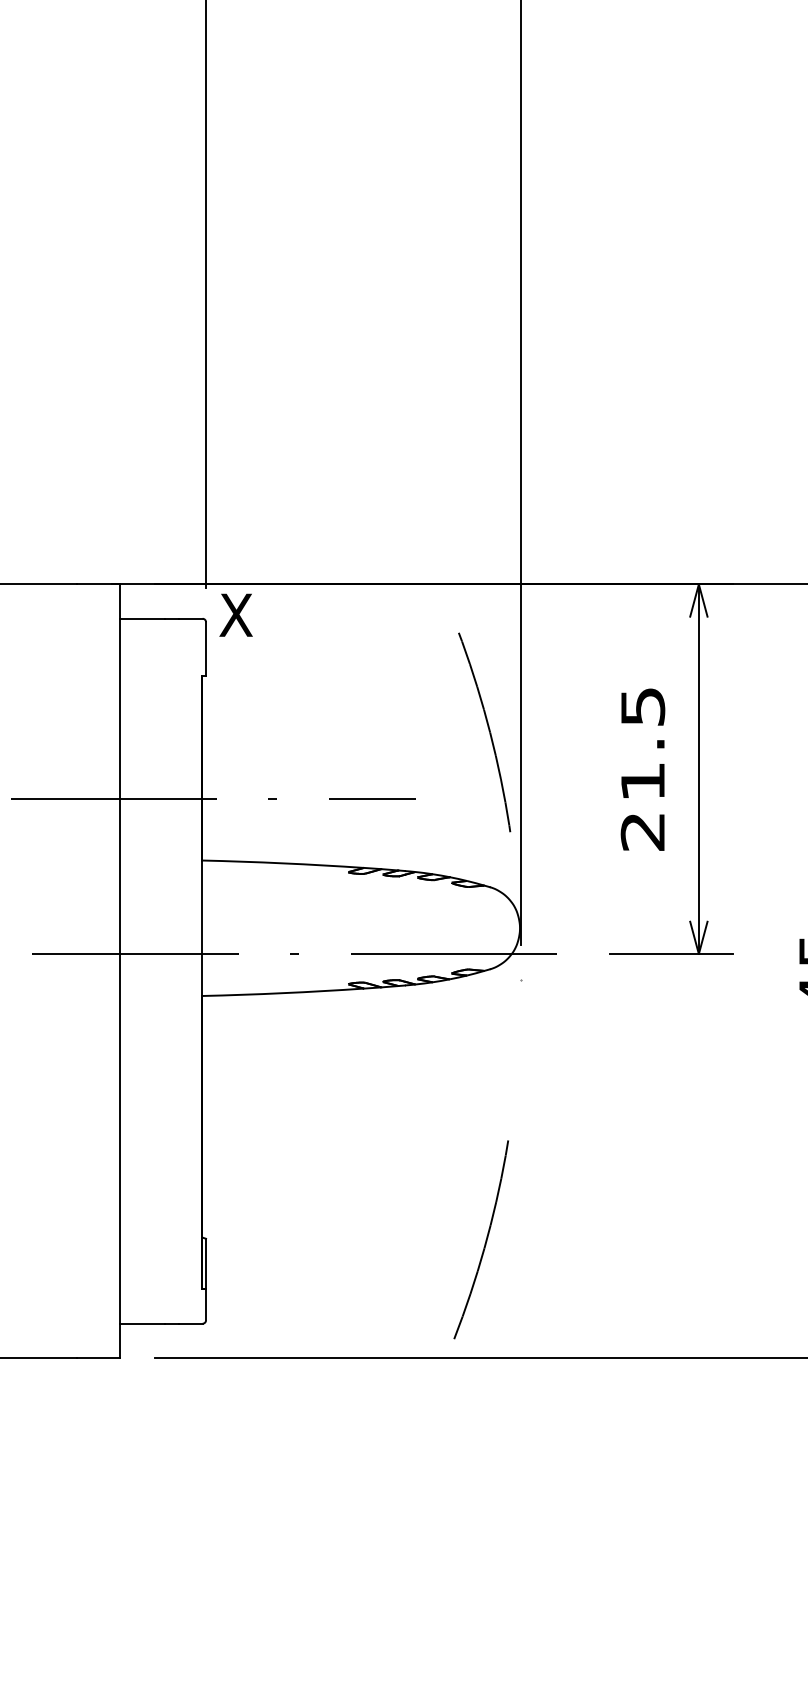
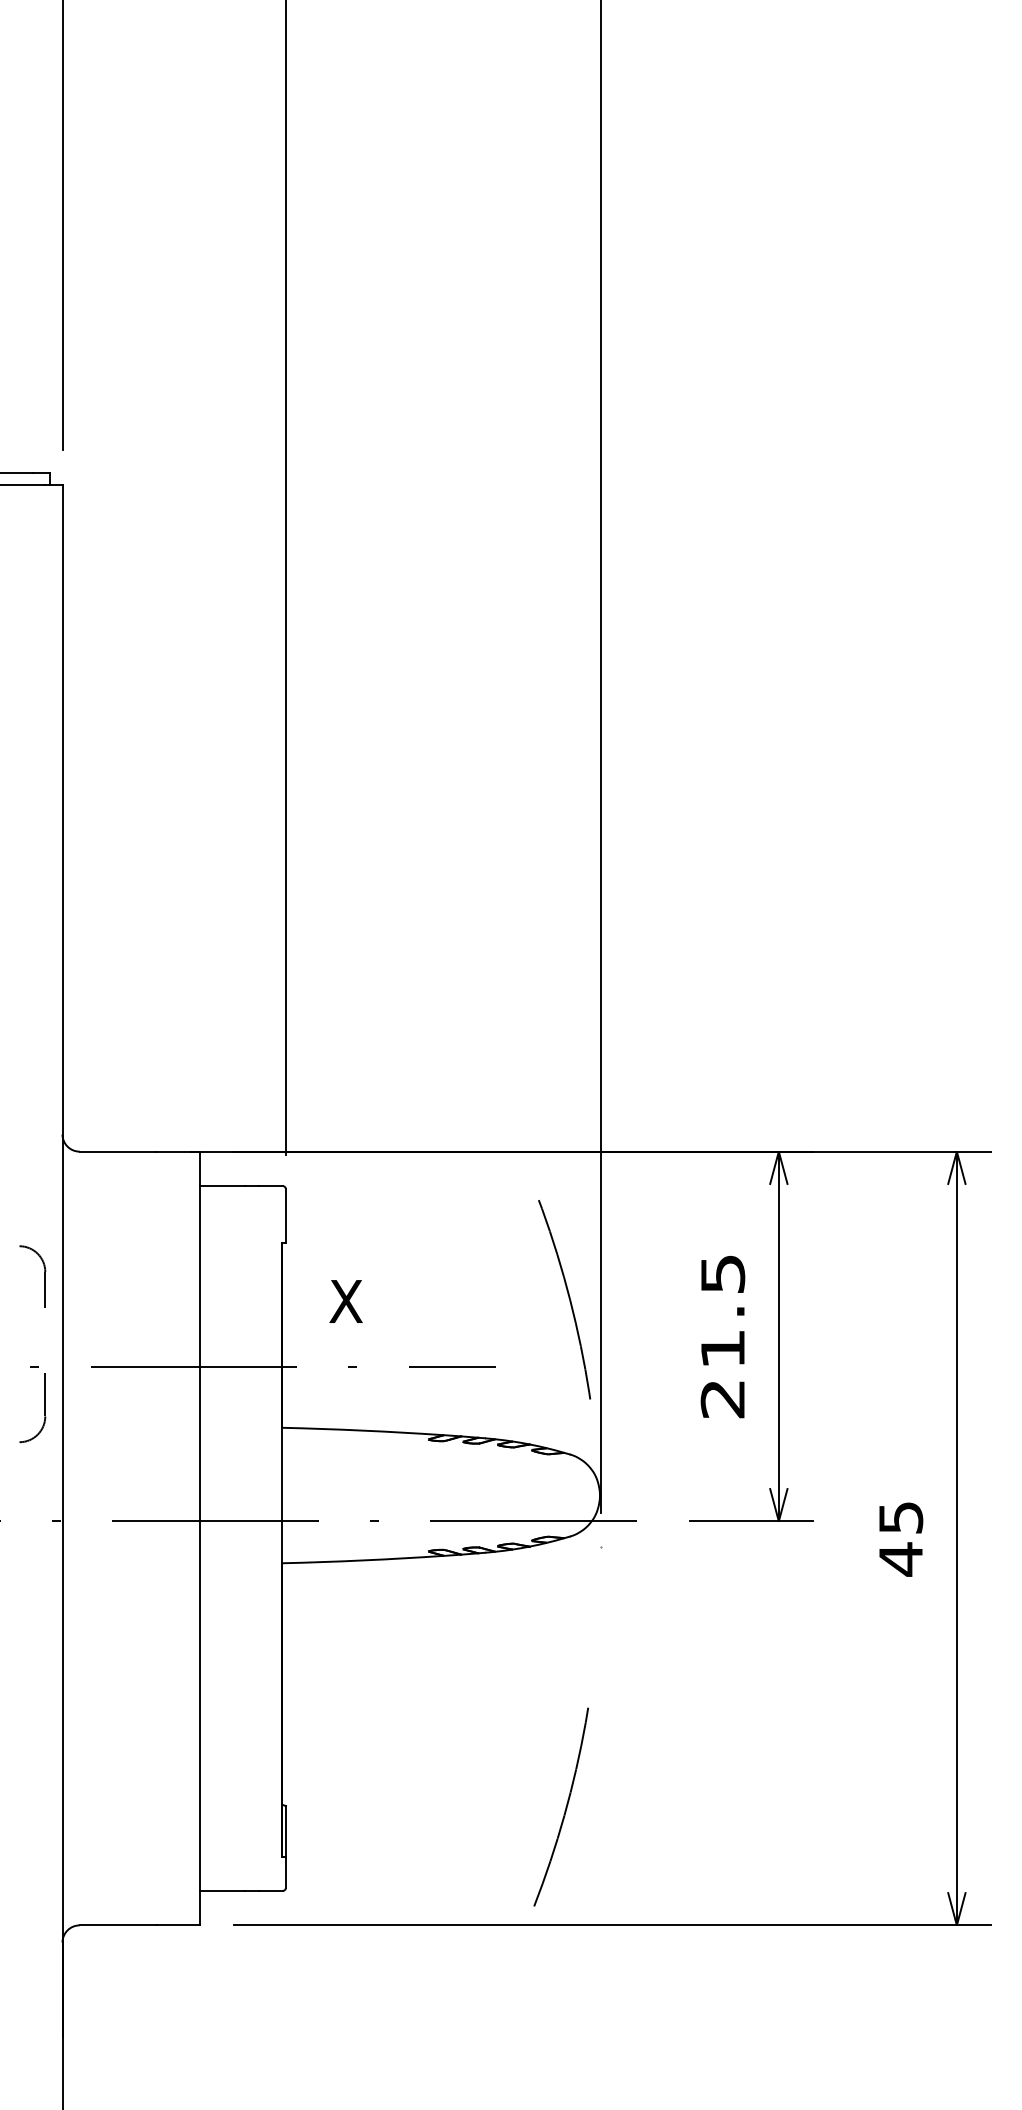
text: (235, 615) -> (345, 1301), moved

